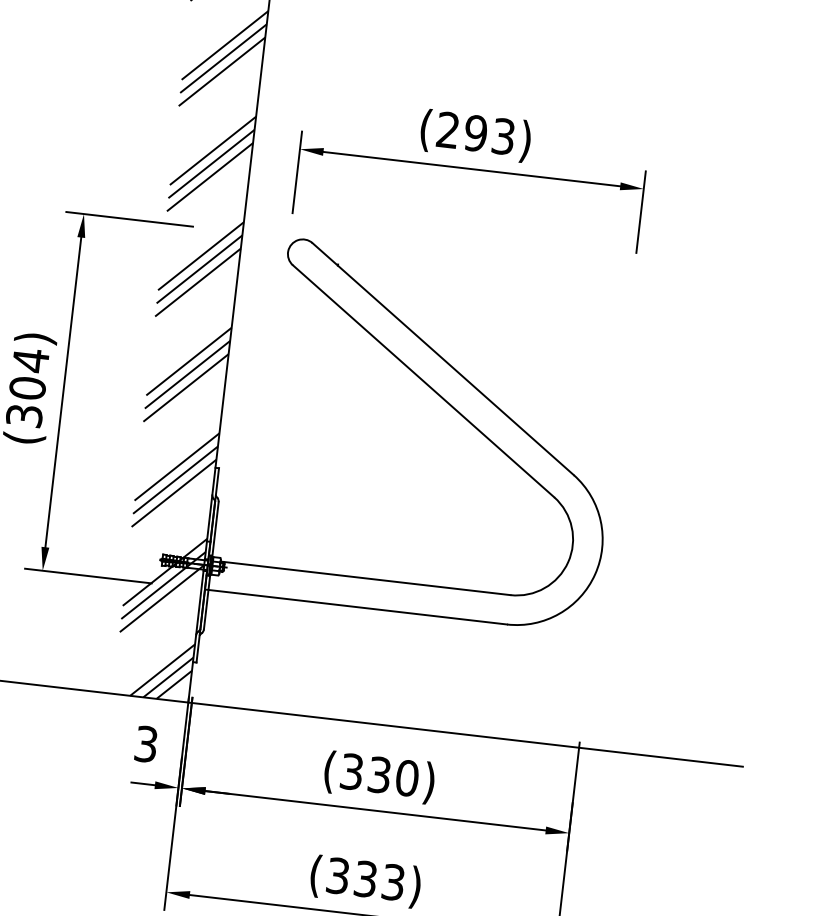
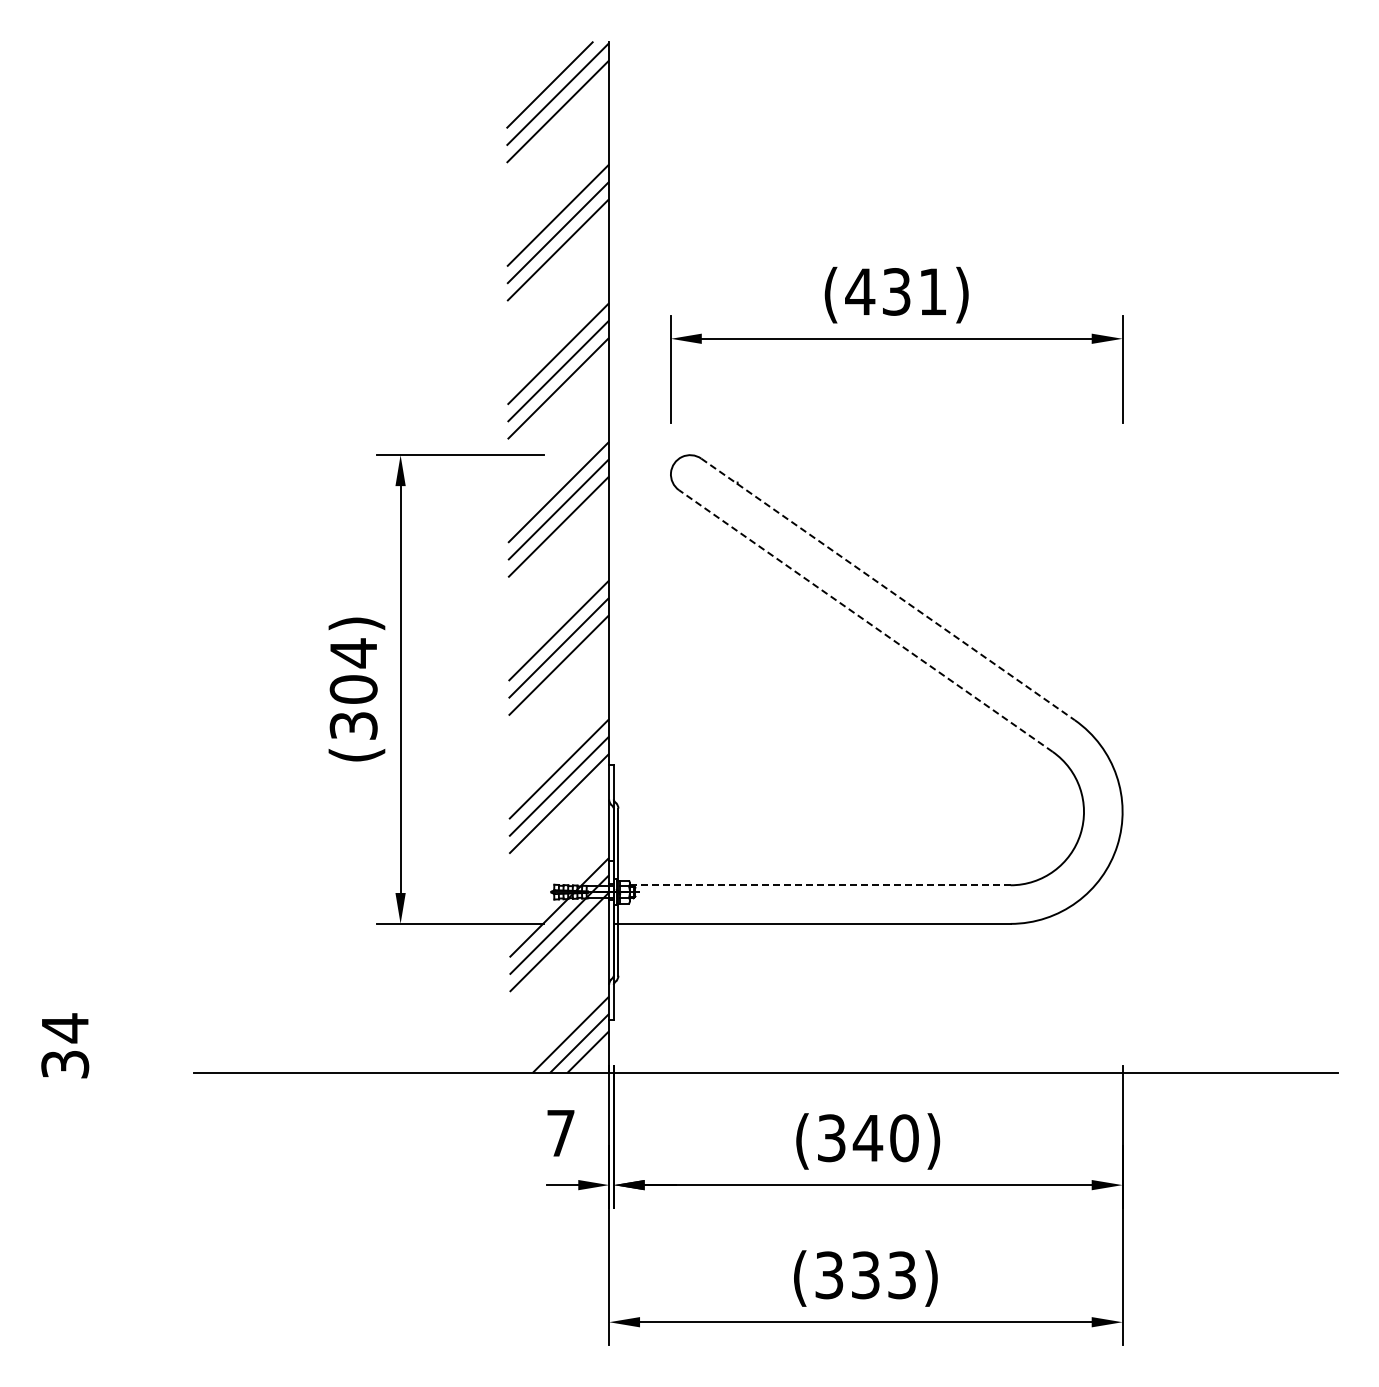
text: (475, 133) -> (895, 291), (293) -> (431)
line: (443, 359) -> (888, 589), solid -> dashed
line: (423, 380) -> (865, 620), solid -> dashed
line: (364, 578) -> (819, 885), solid -> dashed
text: (145, 744) -> (560, 1133), 3 -> 7
text: (379, 775) -> (867, 1138), (330) -> (340)

